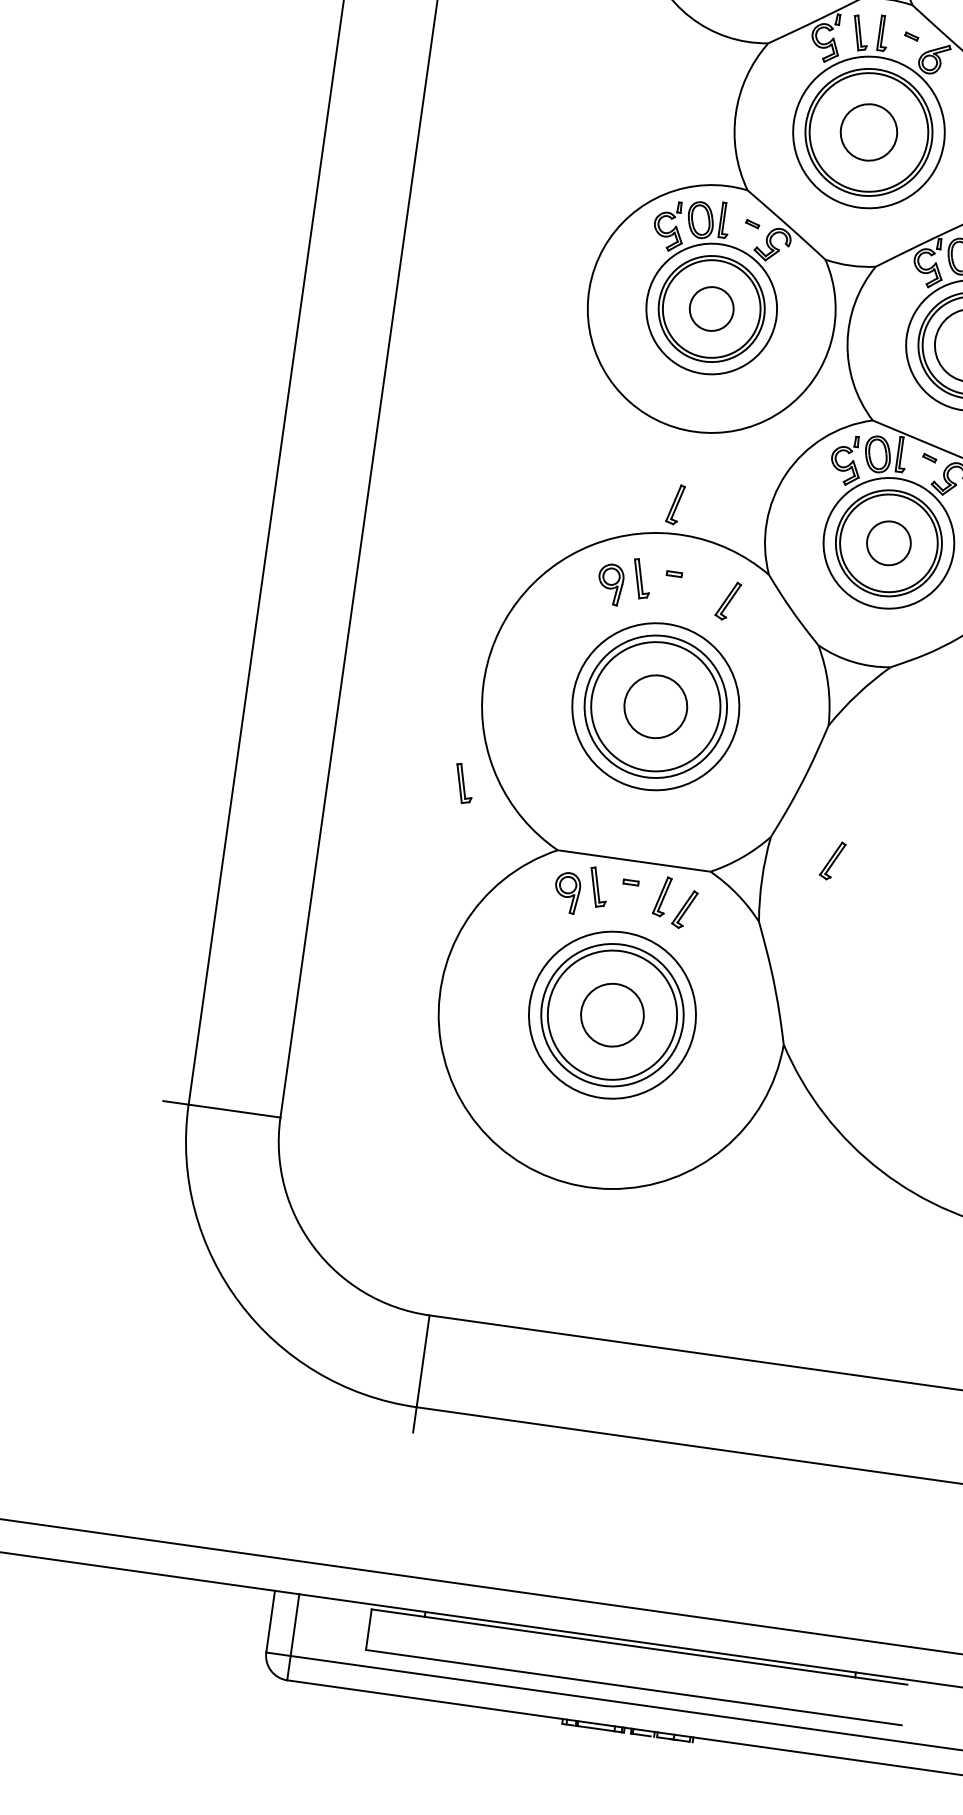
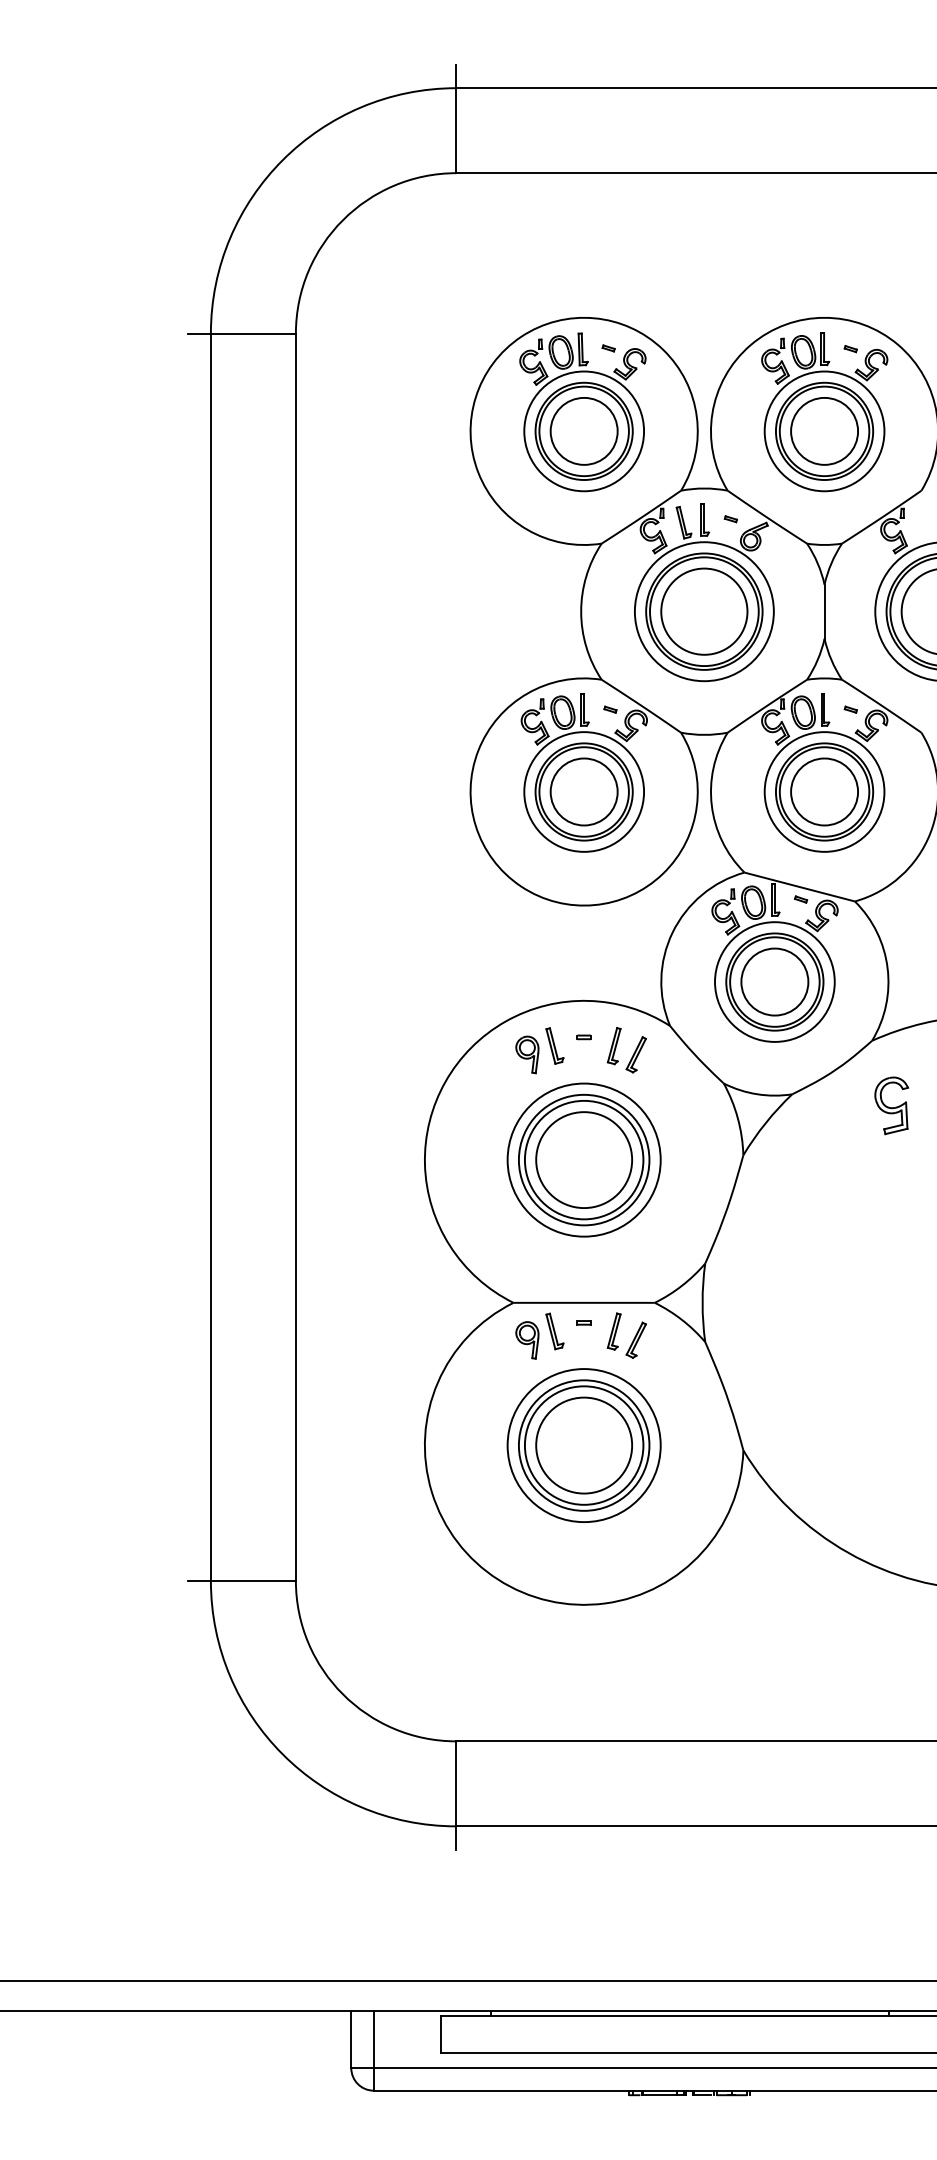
circle: (869, 132) -> (704, 611), size x1.67
circle: (711, 308) -> (583, 791), size x1.67
part: (674, 504) -> (613, 1046), moved
circle: (888, 542) -> (774, 981), size x1.67
circle: (656, 707) -> (584, 1160), size x1.67
part: (463, 783) -> (419, 1254), removed
part: (831, 859) -> (763, 1276), removed
circle: (612, 1015) -> (584, 1445), size x1.67

